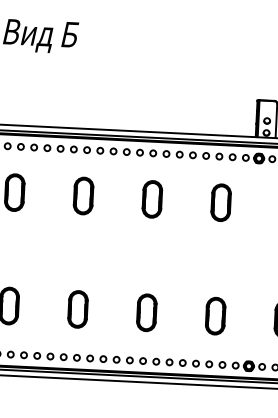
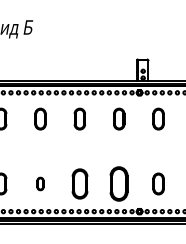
part: (78, 308) -> (40, 183), size x0.6
part: (146, 311) -> (79, 183), size x1.4
part: (216, 315) -> (119, 183), size x1.6

